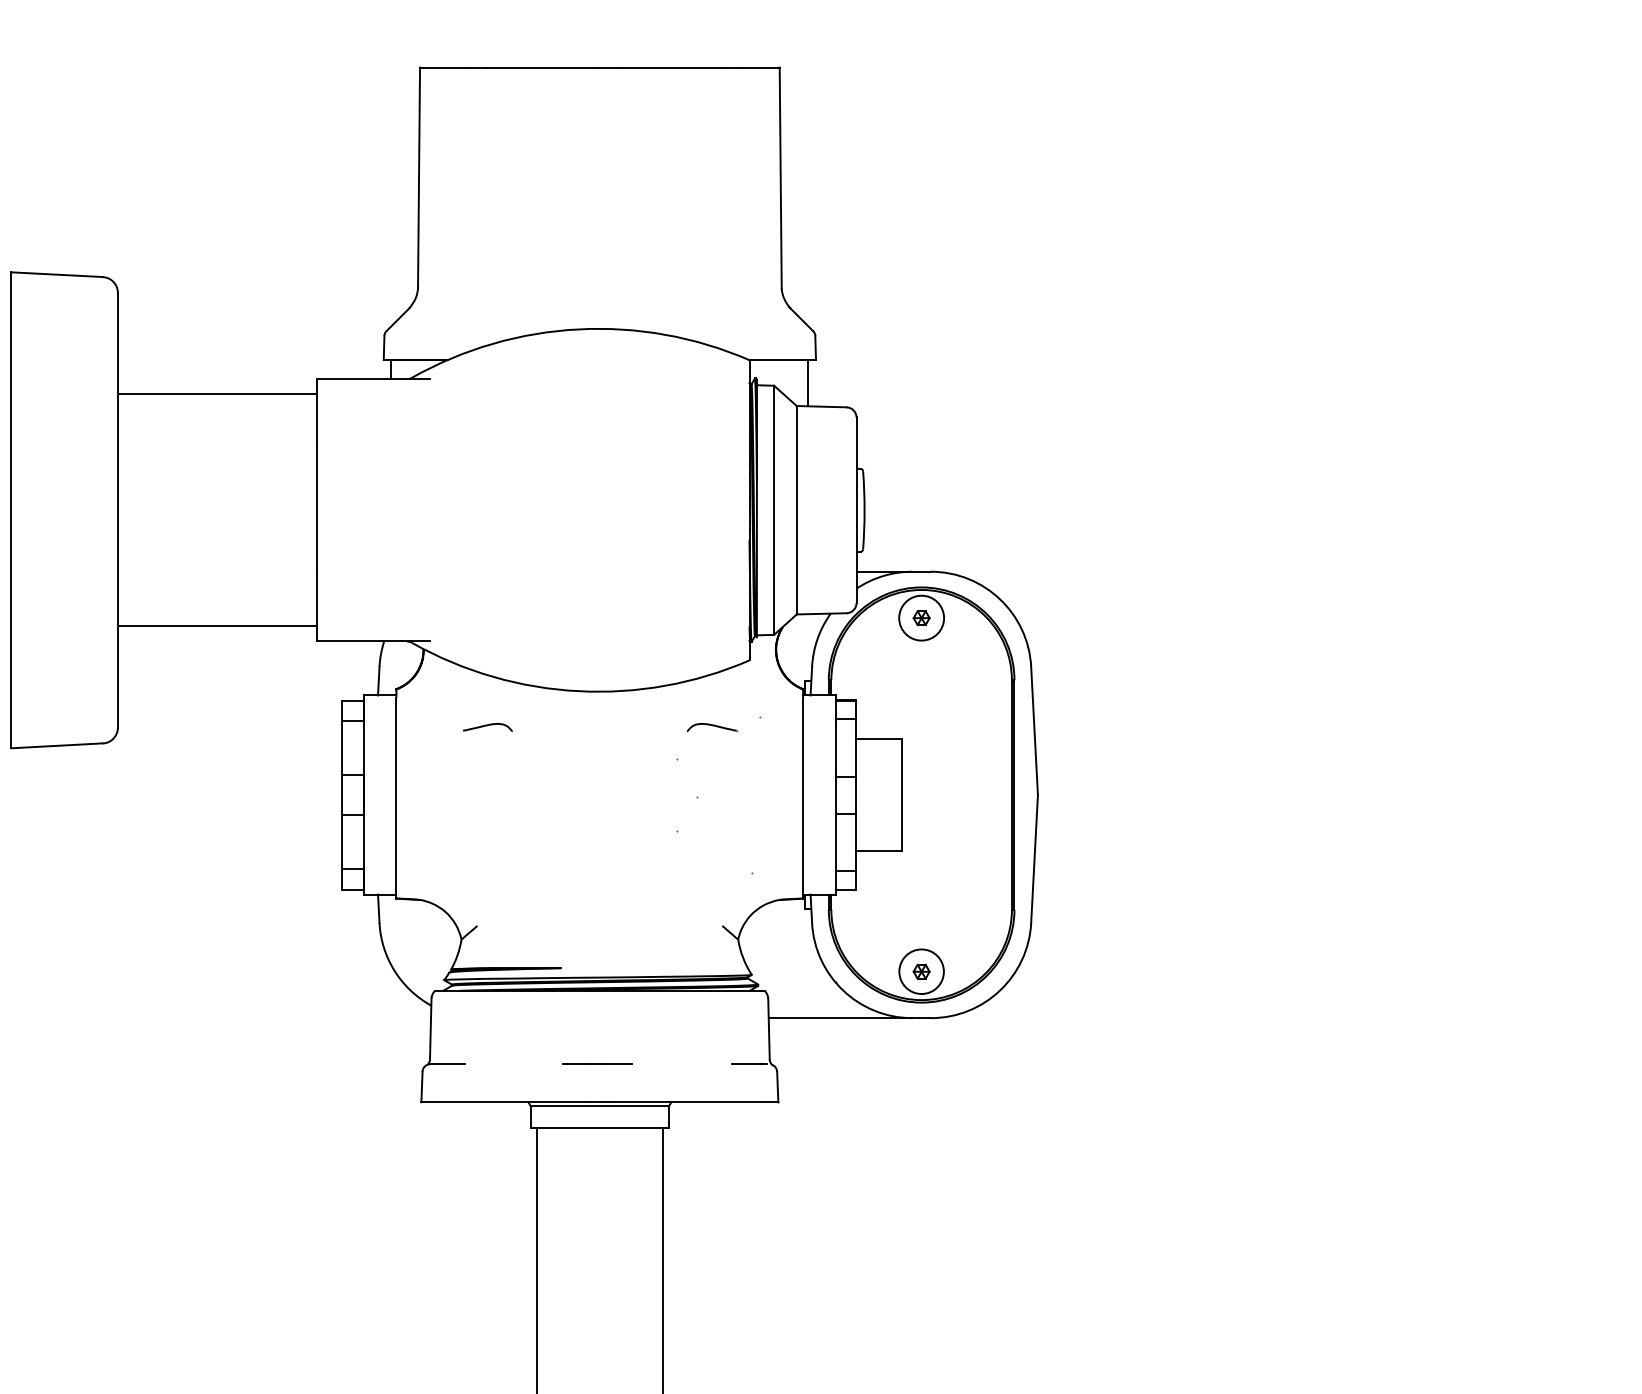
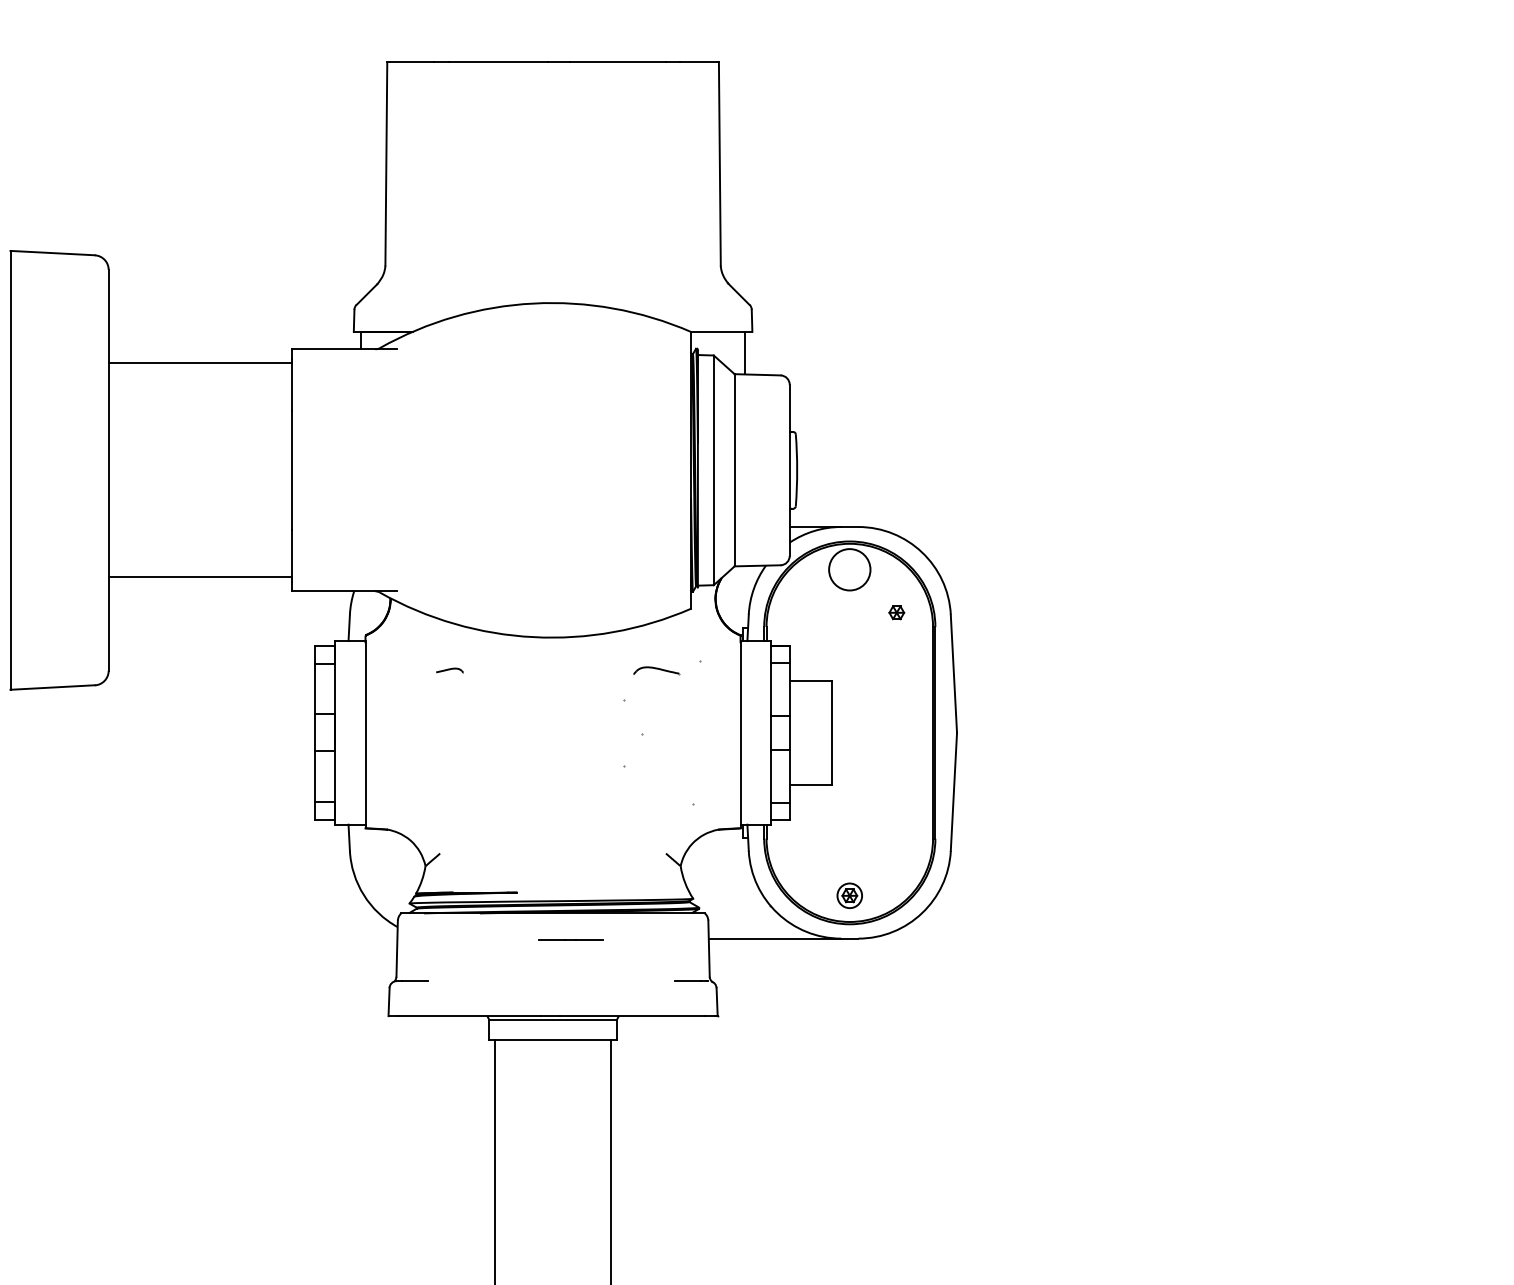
part: (921, 617) -> (896, 612), moved
part: (487, 727) -> (449, 670), size x0.6
circle: (921, 971) -> (849, 895), size x0.6
line: (597, 1063) -> (570, 939), moved

